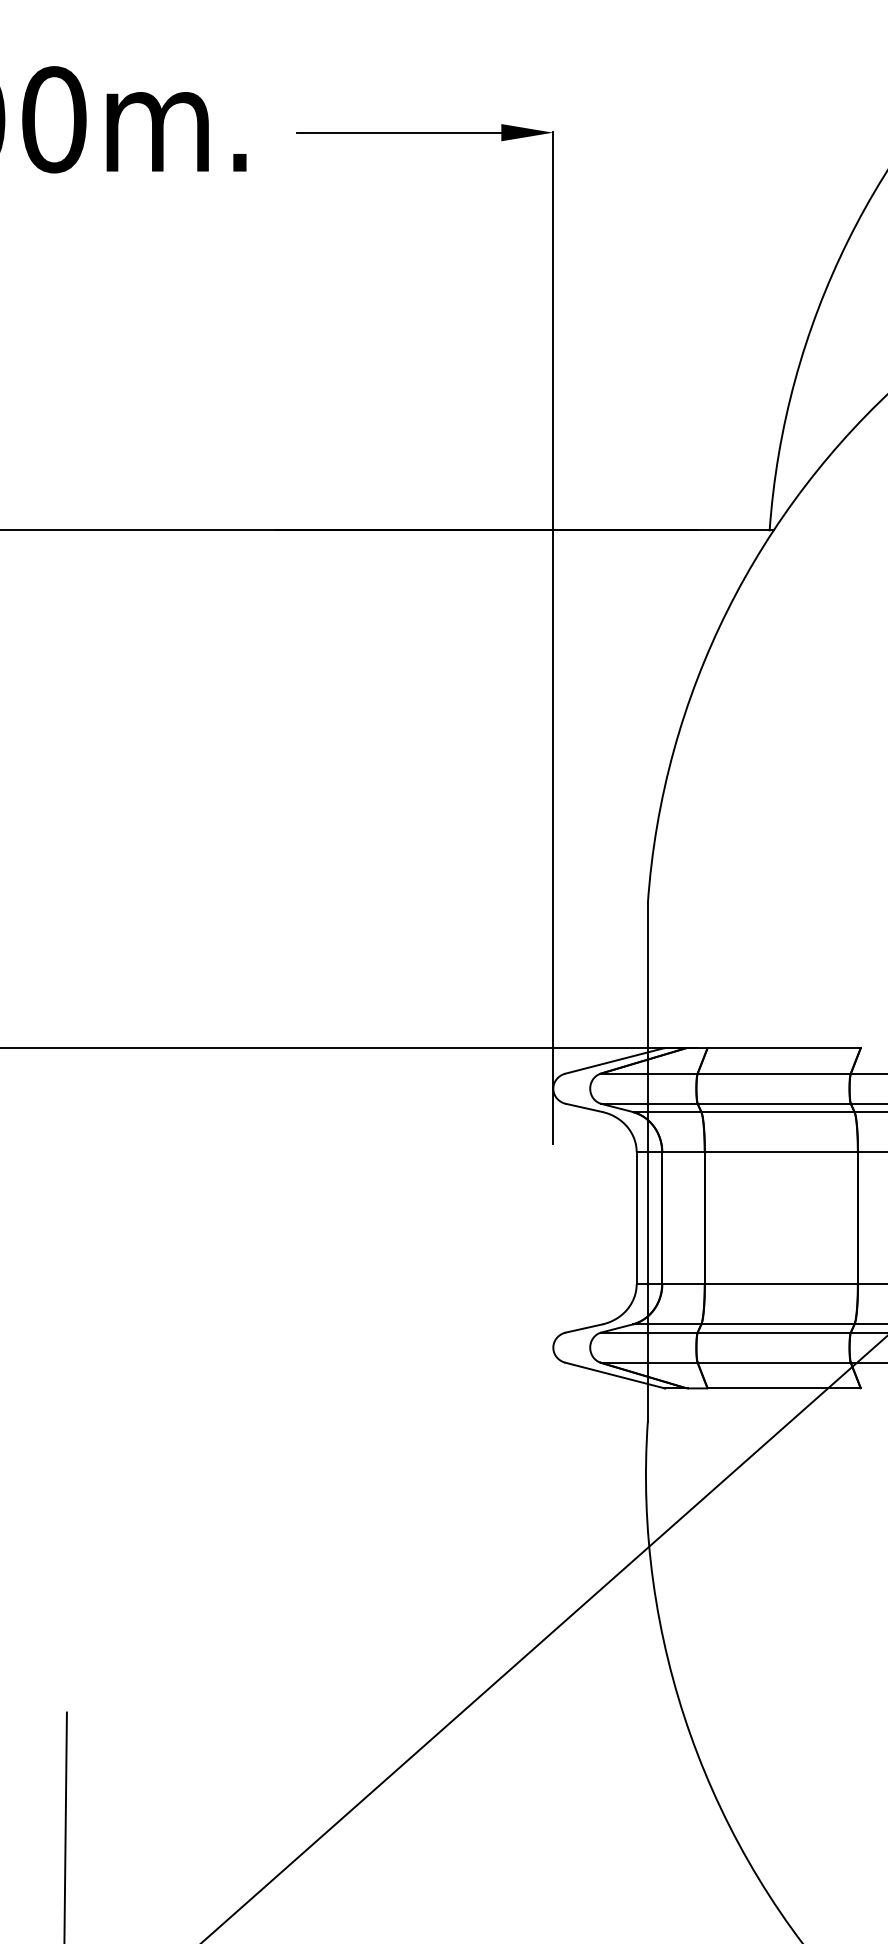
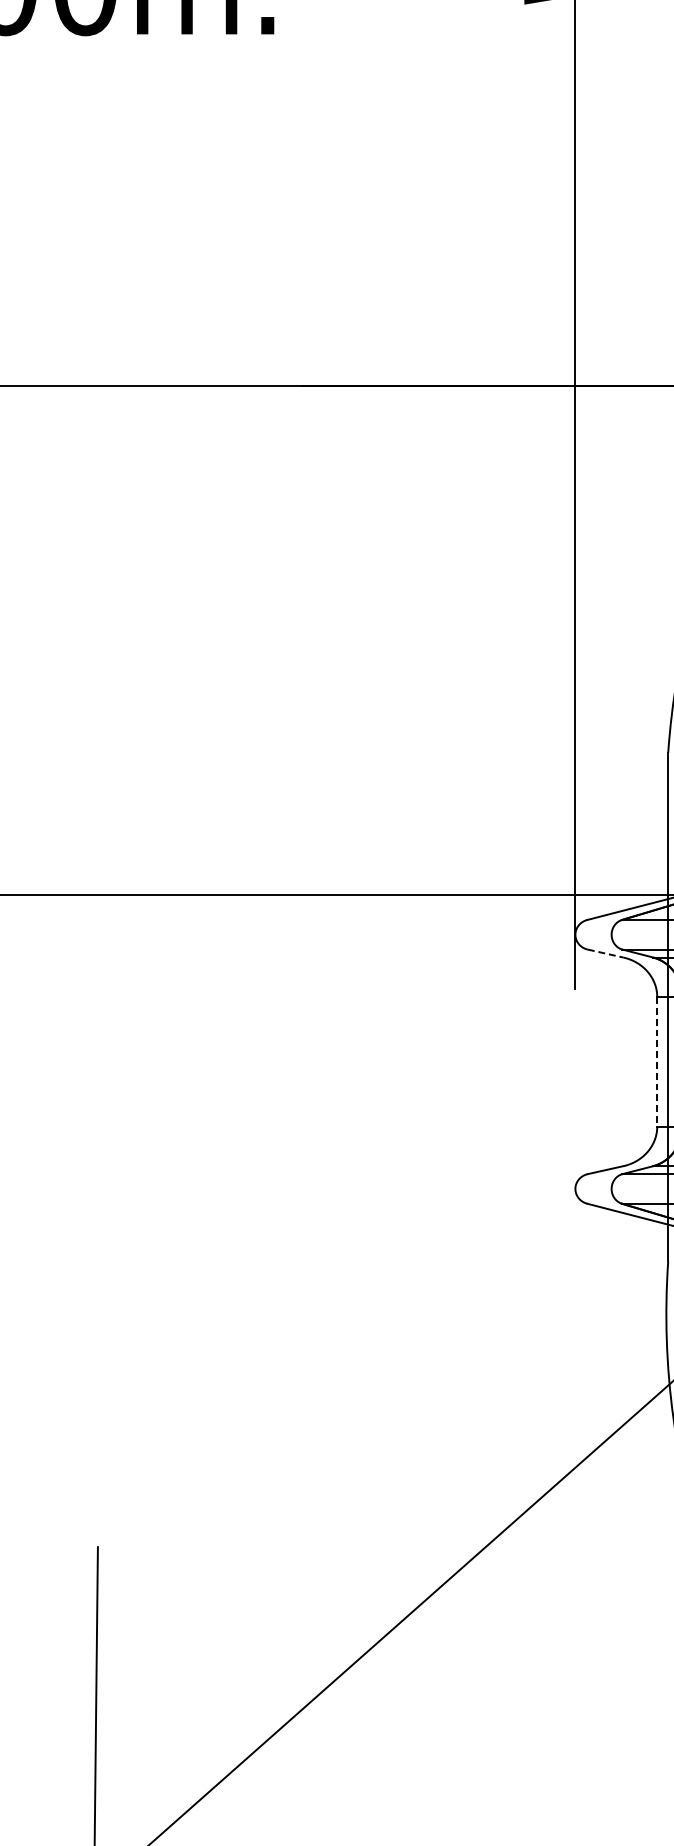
line: (584, 1107) -> (606, 953), solid -> dashed
line: (636, 1218) -> (657, 1062), solid -> dashed

